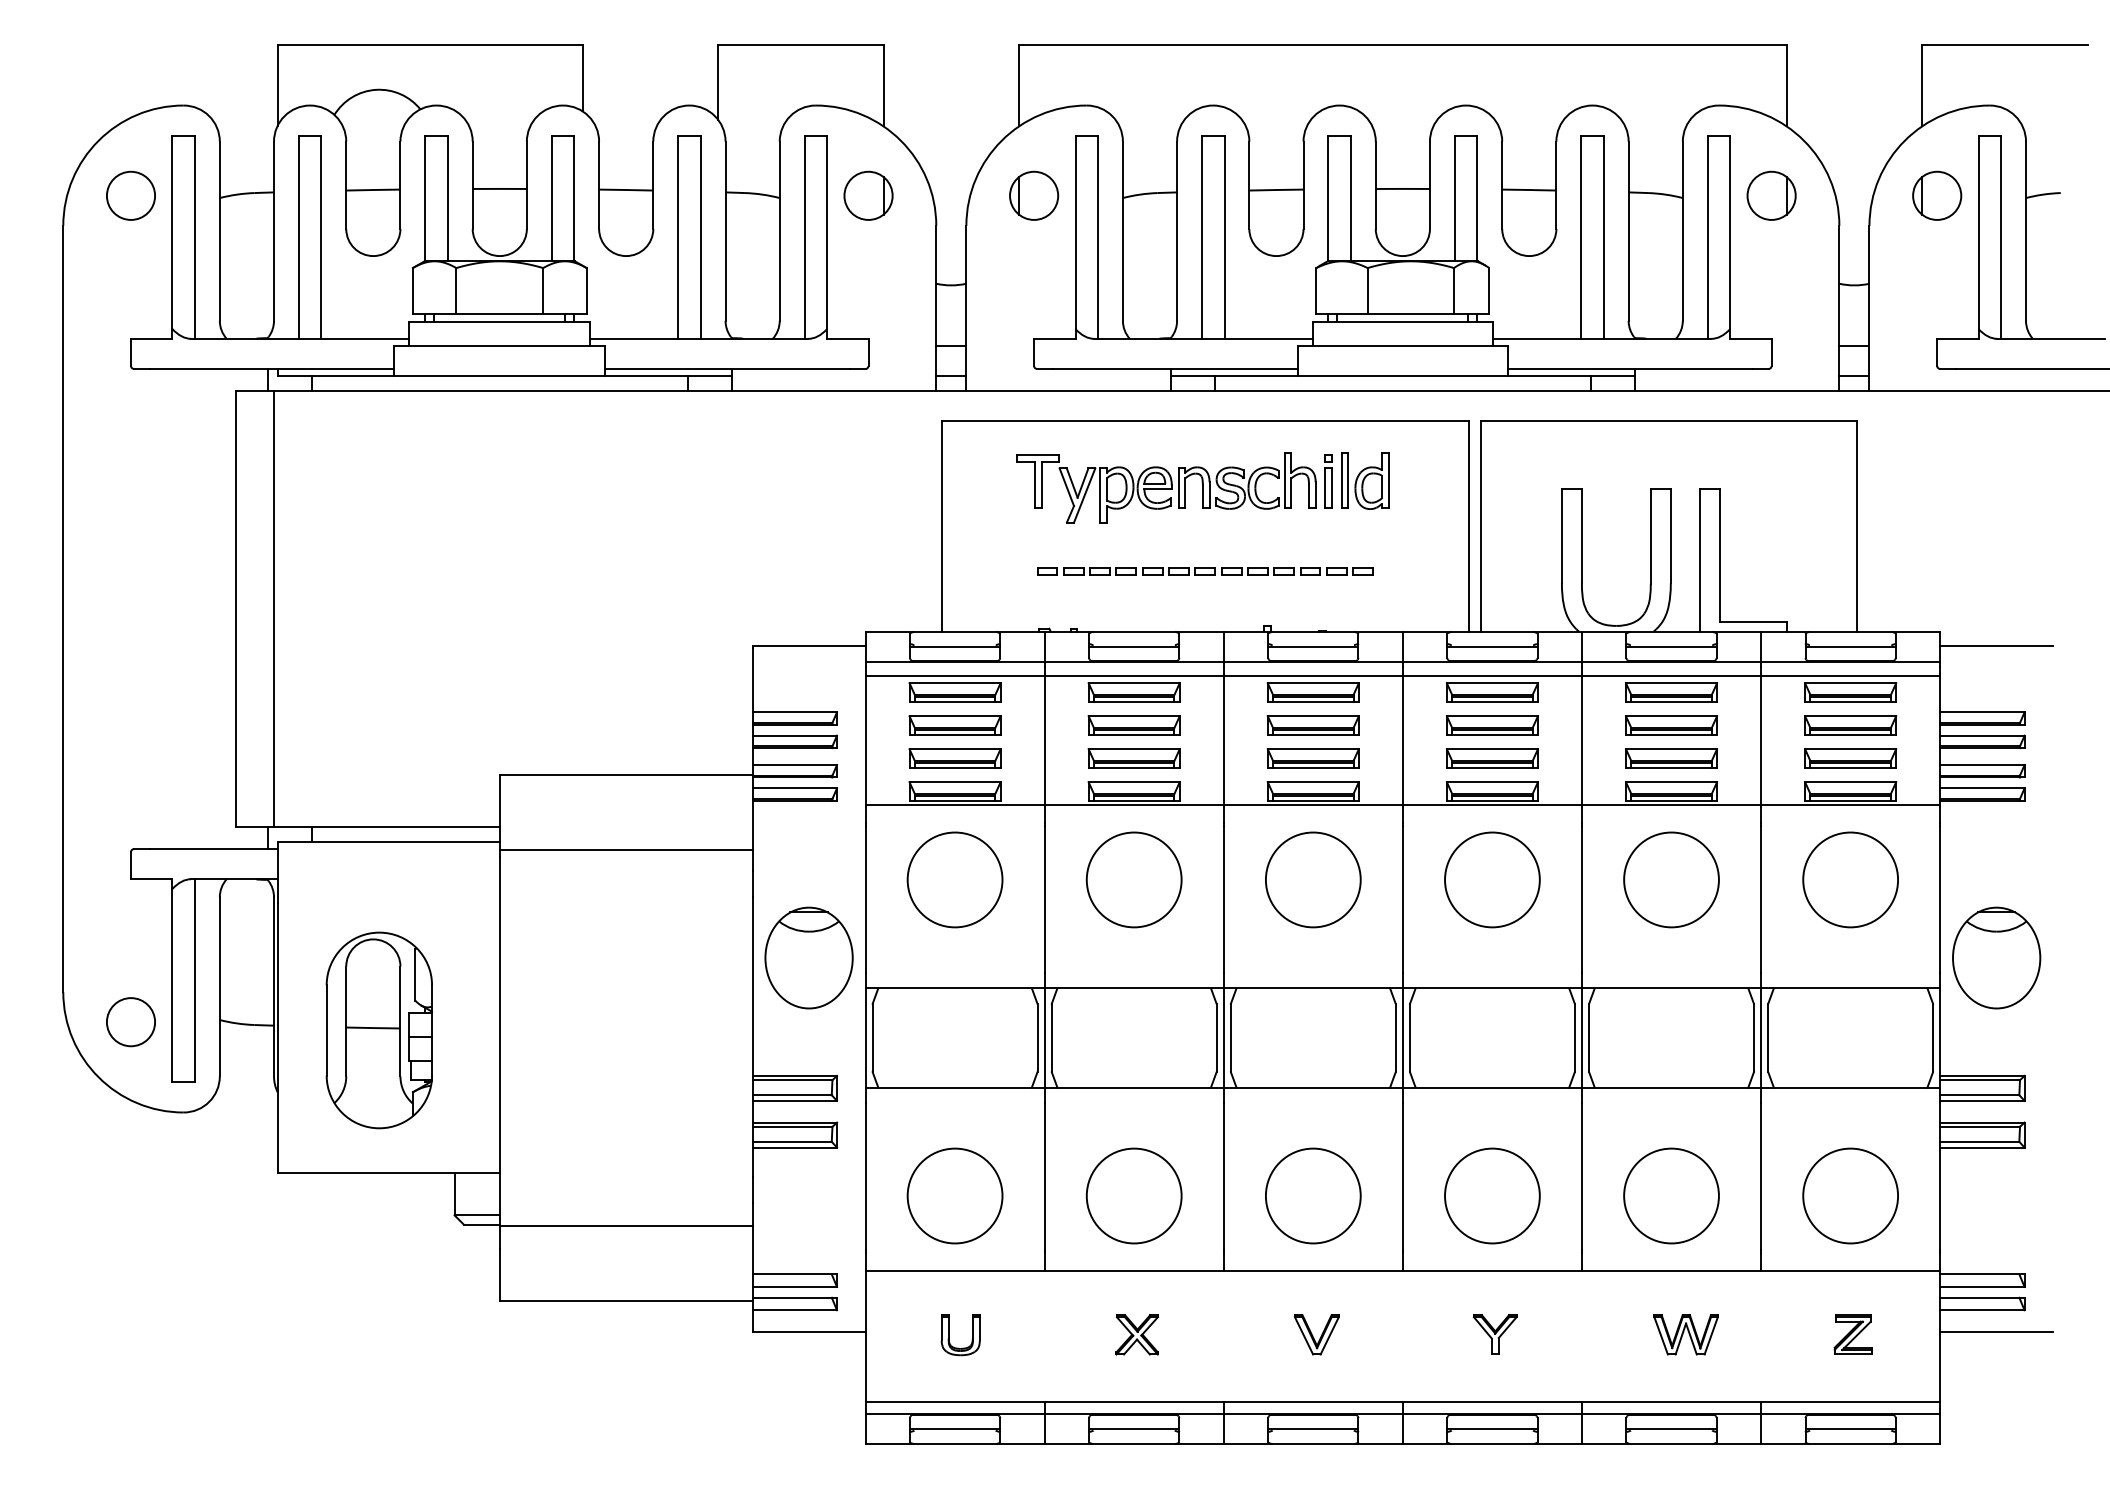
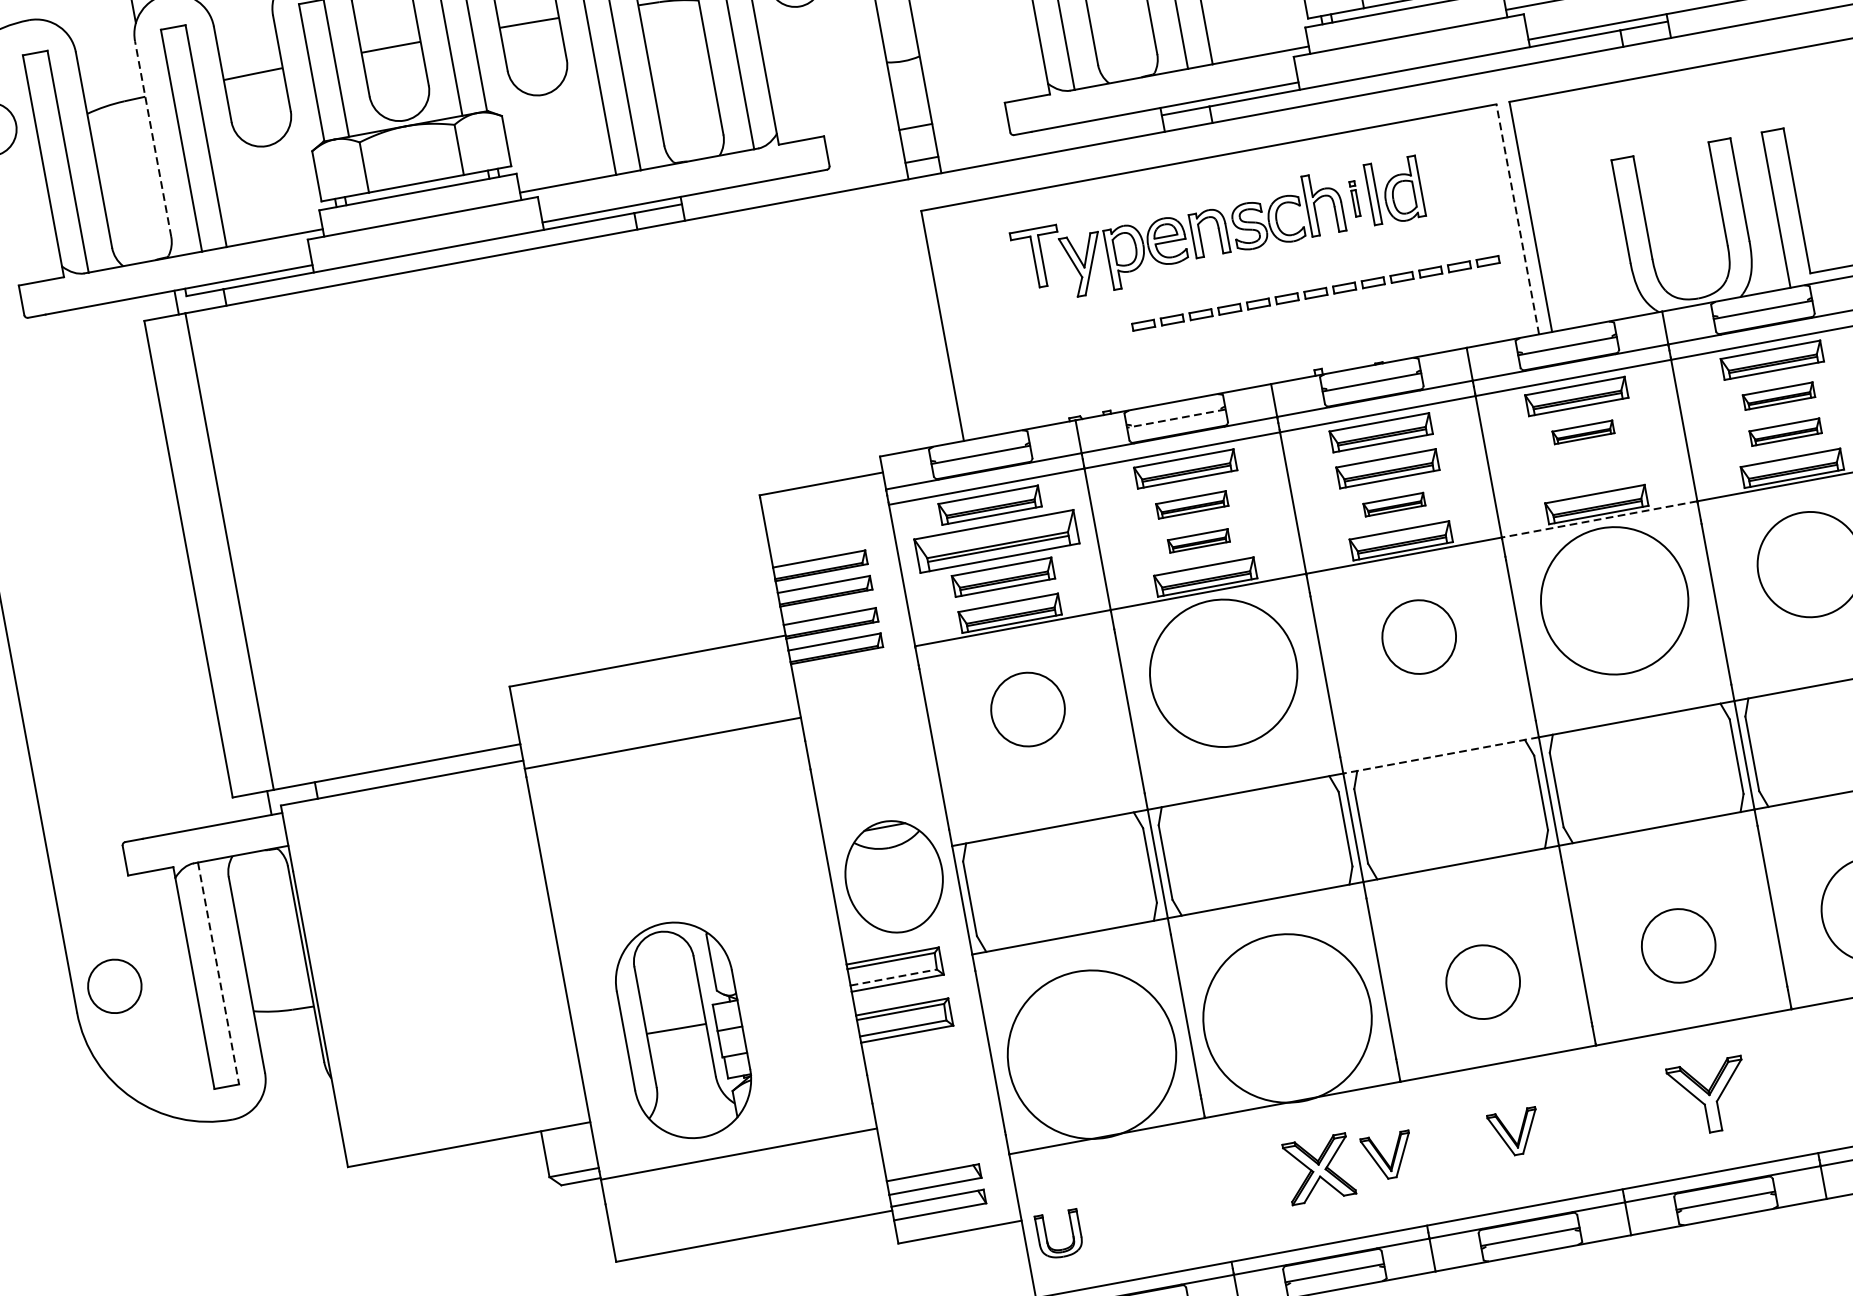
line: (274, 231) -> (153, 139), solid -> dashed
part: (1328, 481) -> (1355, 198), size x0.6
line: (1469, 525) -> (1517, 218), solid -> dashed
part: (1205, 571) -> (1316, 293), moved
line: (1133, 646) -> (1175, 418), solid -> dashed
part: (954, 725) -> (996, 541), size x1.6
part: (1133, 725) -> (1191, 504), size x0.7
part: (1492, 725) -> (1583, 432), size x0.6
part: (1671, 725) -> (1778, 395), size x0.7
part: (1133, 758) -> (1198, 540), size x0.6
part: (1312, 758) -> (1393, 504), size x0.6
part: (1492, 758) -> (1590, 468), removed
part: (1671, 758) -> (1785, 432), size x0.7
line: (1492, 805) -> (1599, 519), solid -> dashed
circle: (954, 879) -> (1027, 709), size x0.7
circle: (1133, 879) -> (1222, 672), size x1.4
circle: (1313, 879) -> (1419, 636), size x0.7
circle: (1492, 879) -> (1614, 600), size x1.4
part: (808, 957) -> (893, 876), moved
line: (194, 980) -> (217, 973), solid -> dashed
line: (1313, 988) -> (1441, 755), solid -> dashed
circle: (130, 1022) -> (114, 986), moved
part: (379, 1030) -> (683, 1030), moved
line: (792, 1095) -> (894, 977), solid -> dashed
circle: (954, 1195) -> (1091, 1054), size x1.6
circle: (1133, 1195) -> (1286, 1018), size x1.6
circle: (1313, 1195) -> (1483, 981), size x0.7
circle: (1492, 1195) -> (1678, 945), size x0.7
part: (1136, 1334) -> (1318, 1169), size x1.4
part: (1200, 1334) -> (1387, 1156), added
part: (1495, 1334) -> (1710, 1096), size x1.6
part: (949, 1335) -> (1047, 1237), moved

